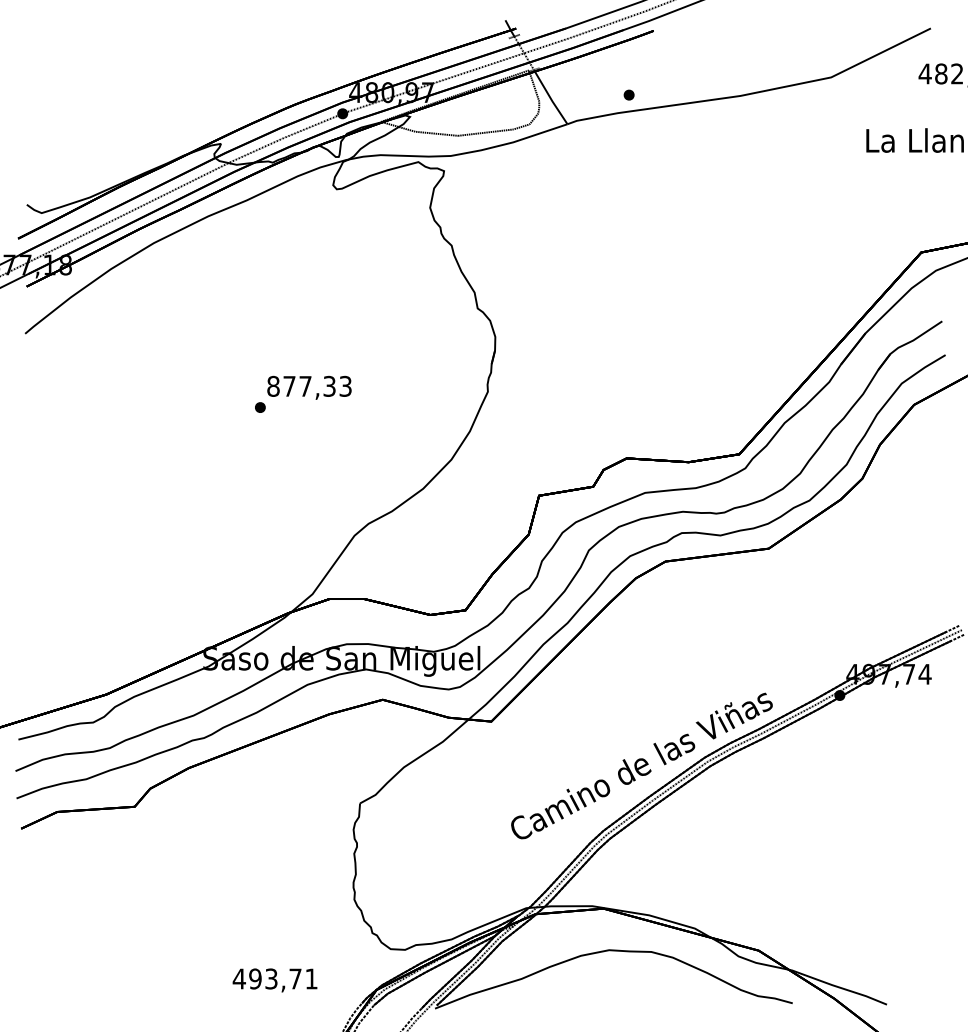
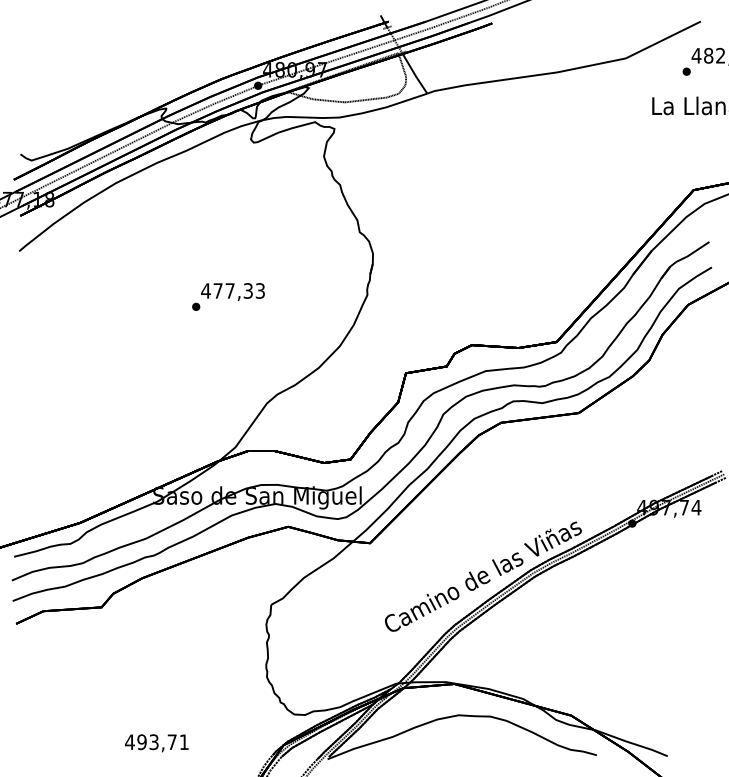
part: (628, 94) -> (686, 71), moved
text: (273, 385) -> (206, 290), 877,33 -> 477,33
text: (274, 980) -> (156, 743), moved

